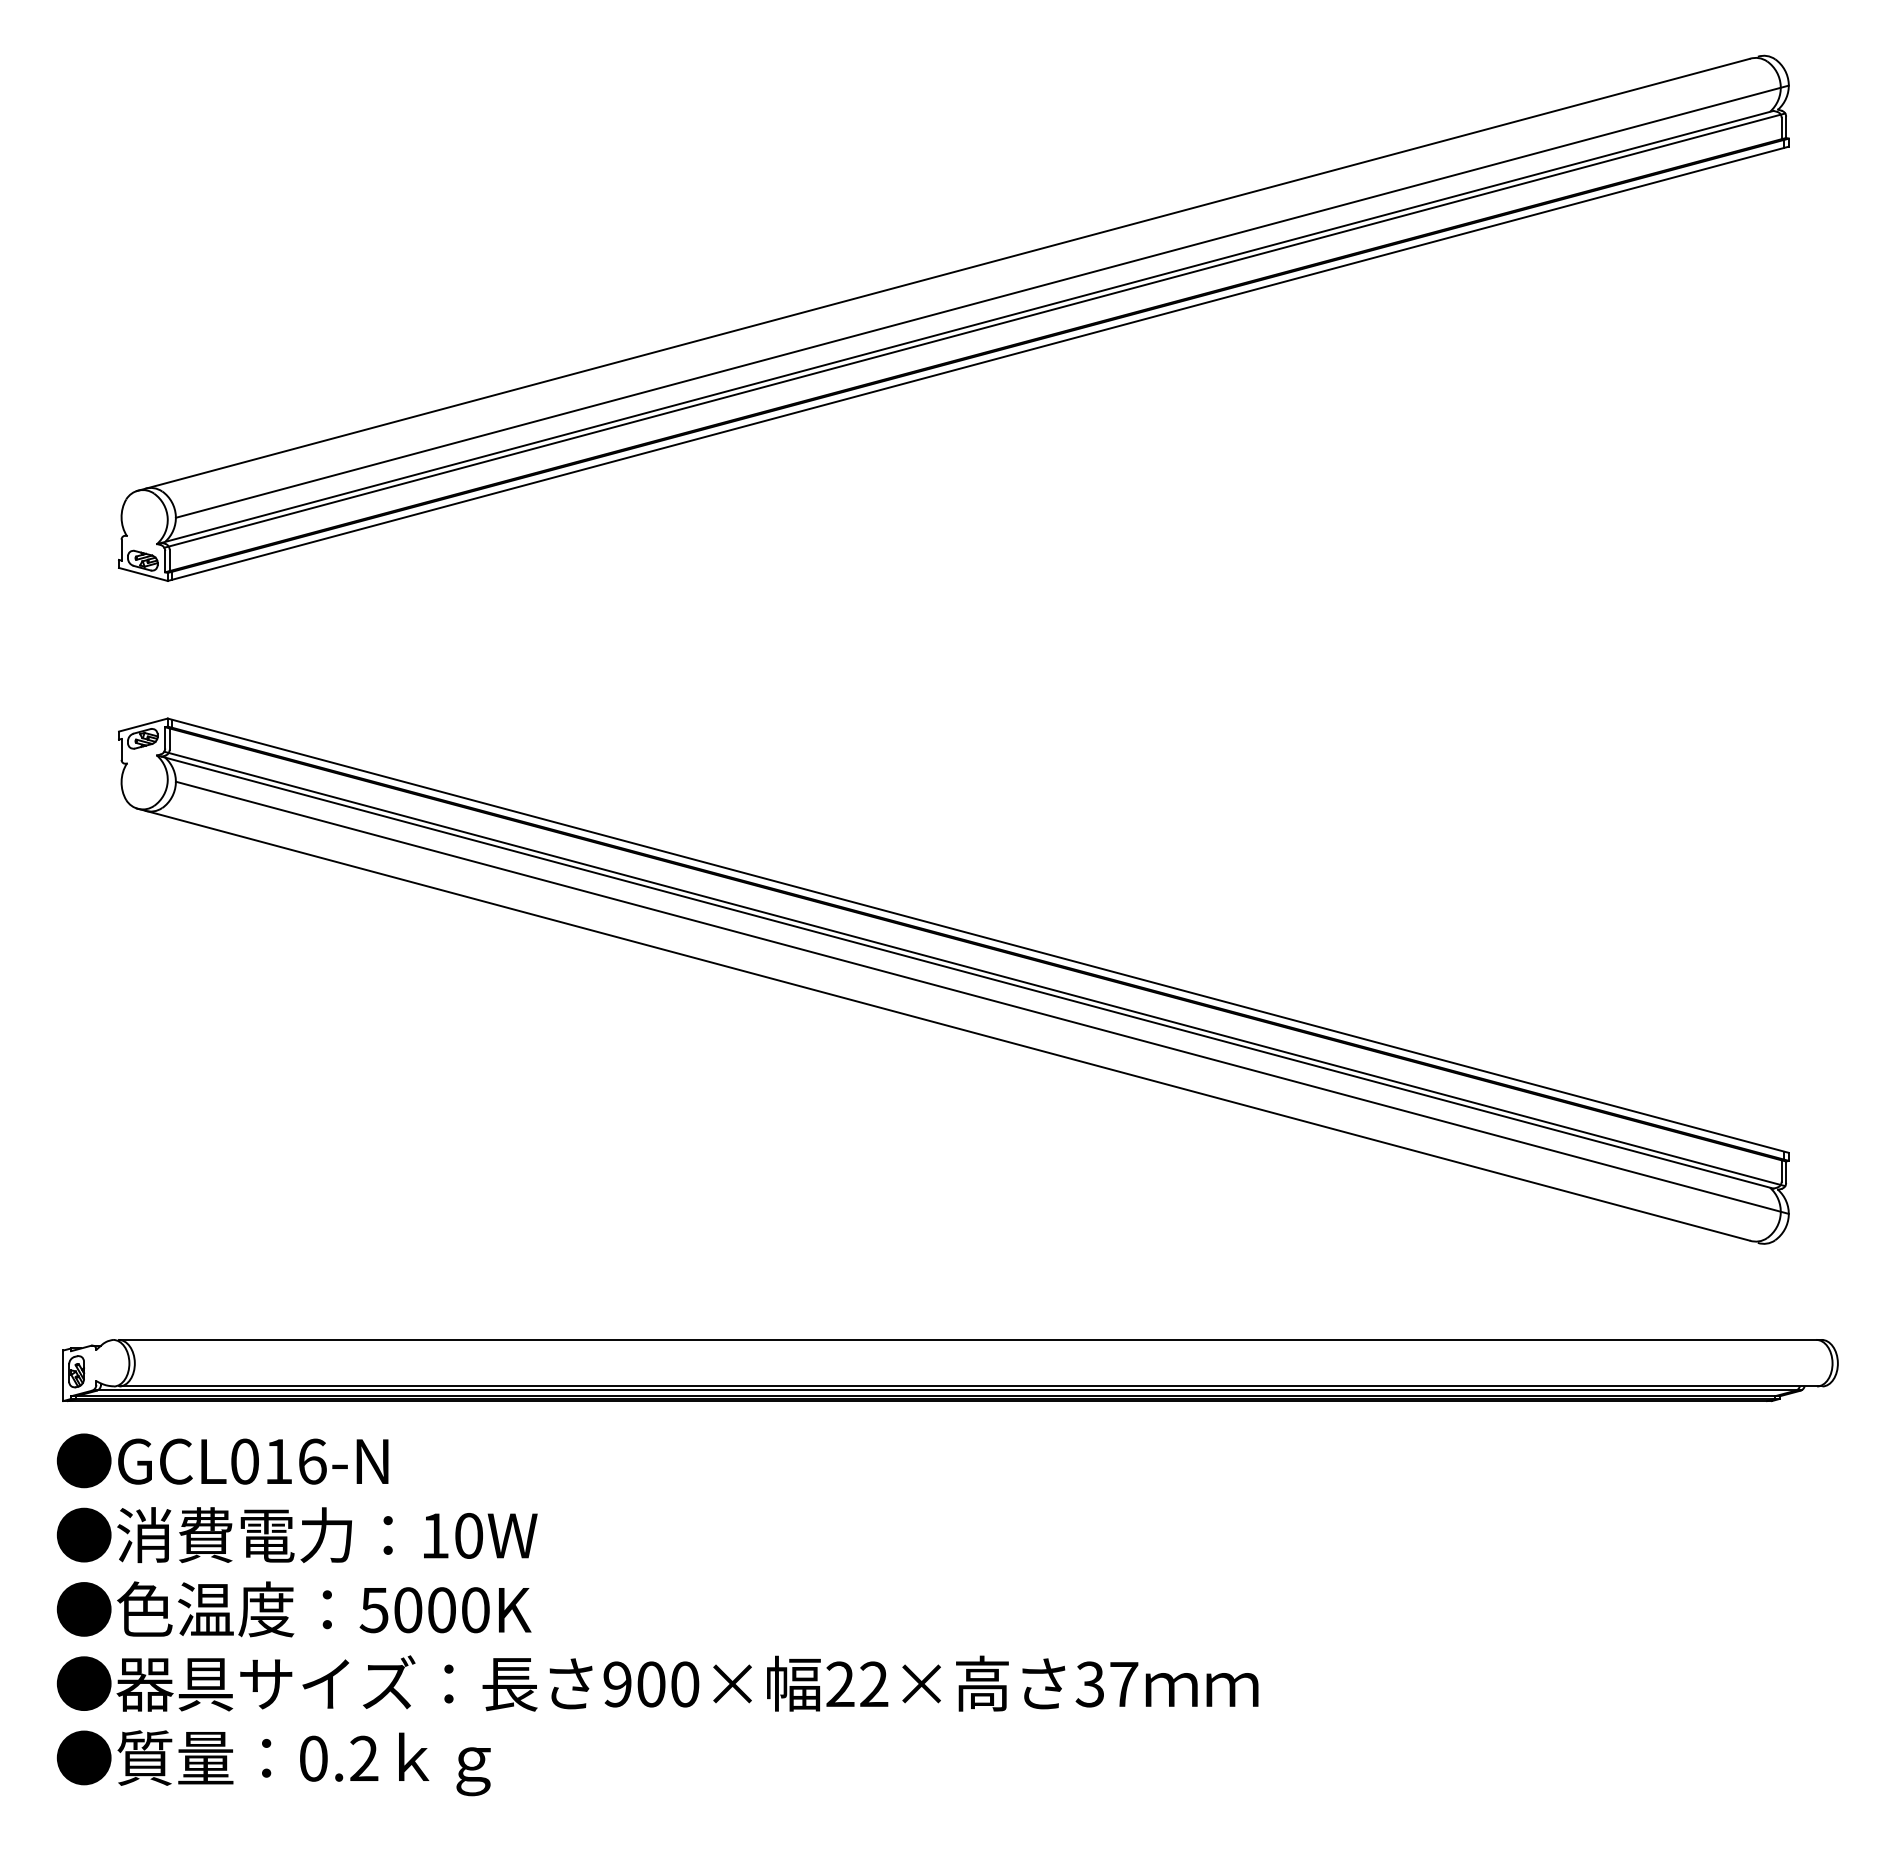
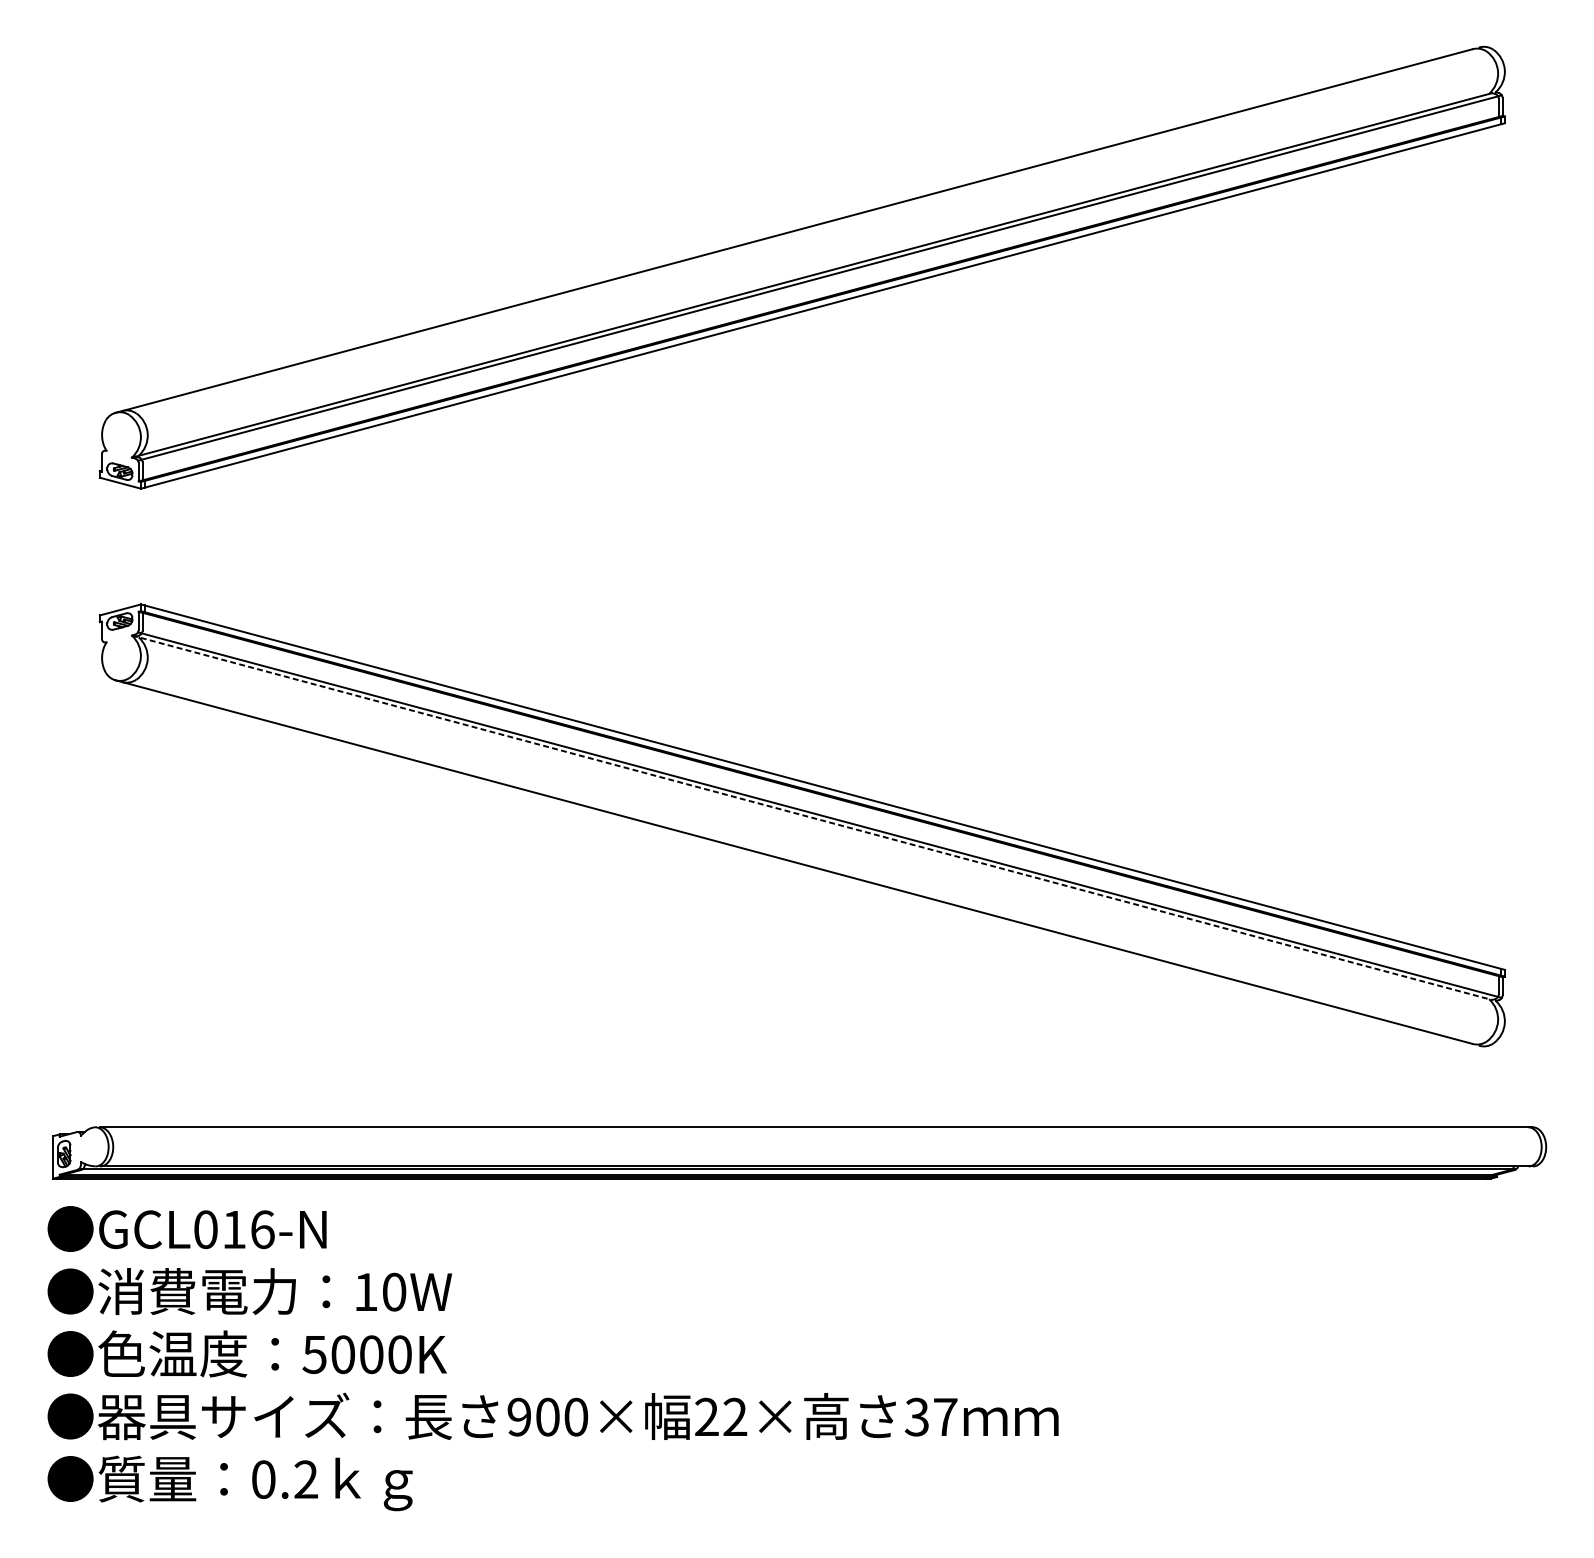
line: (981, 301) -> (825, 253), removed
line: (965, 972) -> (812, 818), solid -> dashed
line: (981, 997) -> (825, 839), removed

